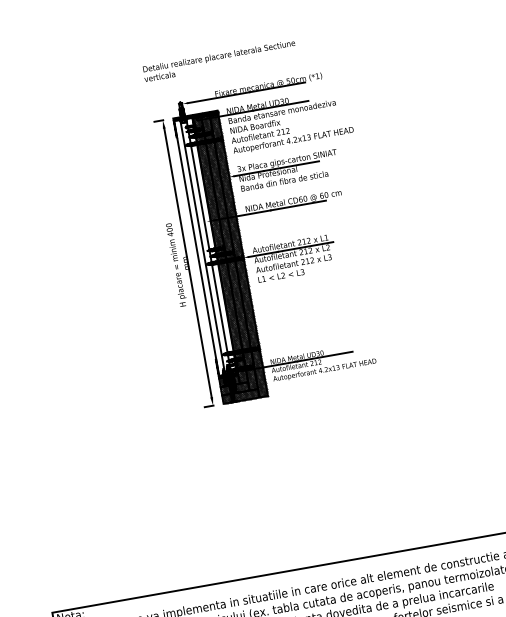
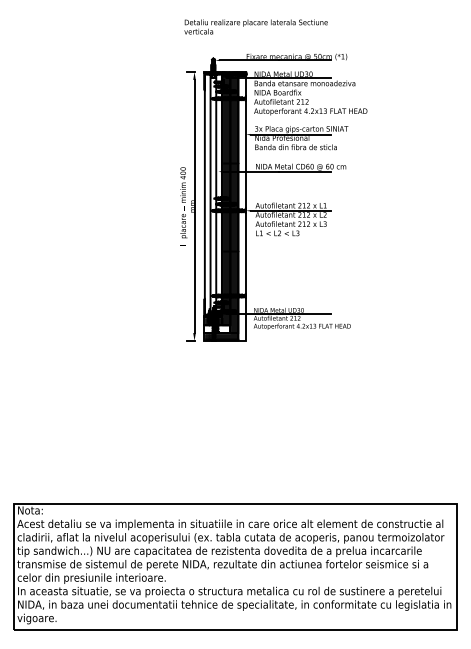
hatch: (239, 256) -> (242, 208), removed
hatch: (235, 388) -> (217, 328), removed

